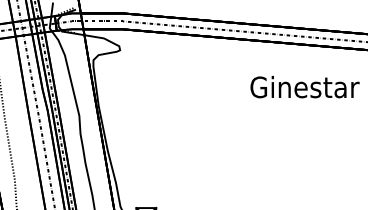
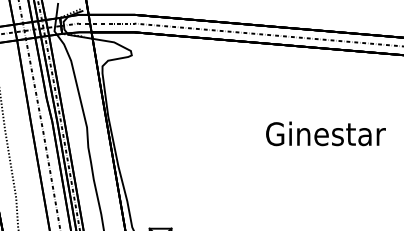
text: (304, 86) -> (325, 133), moved

